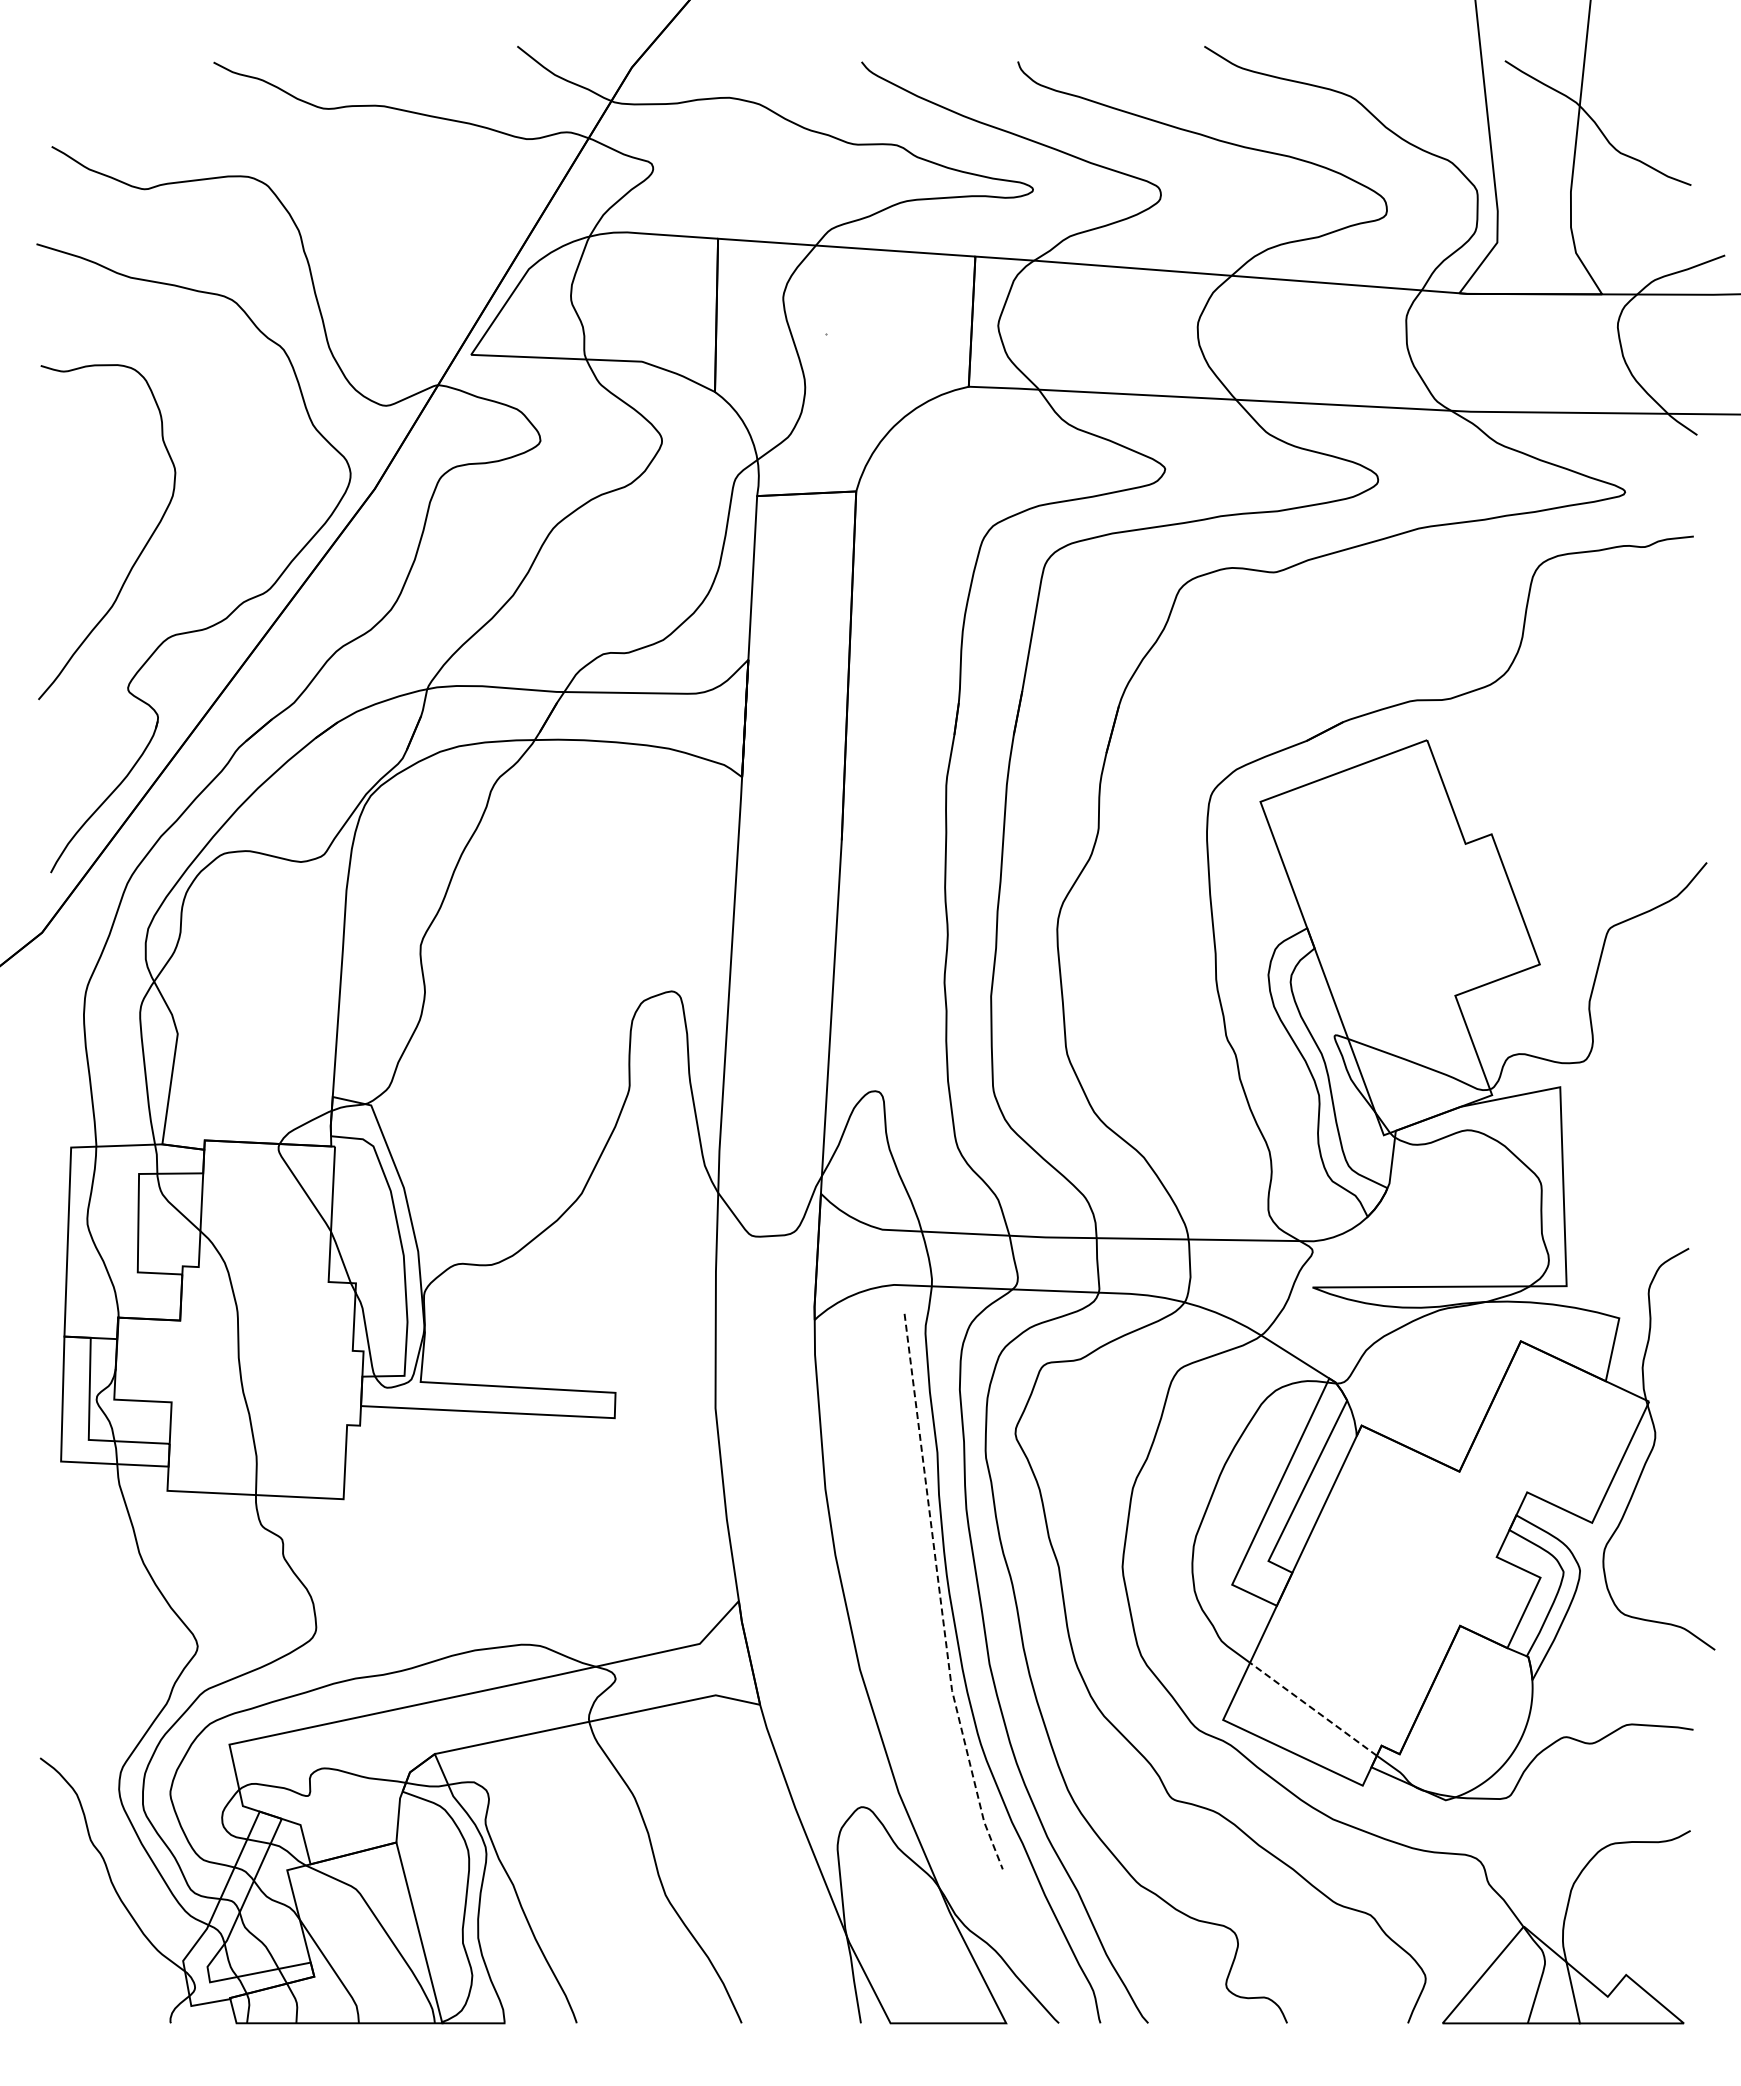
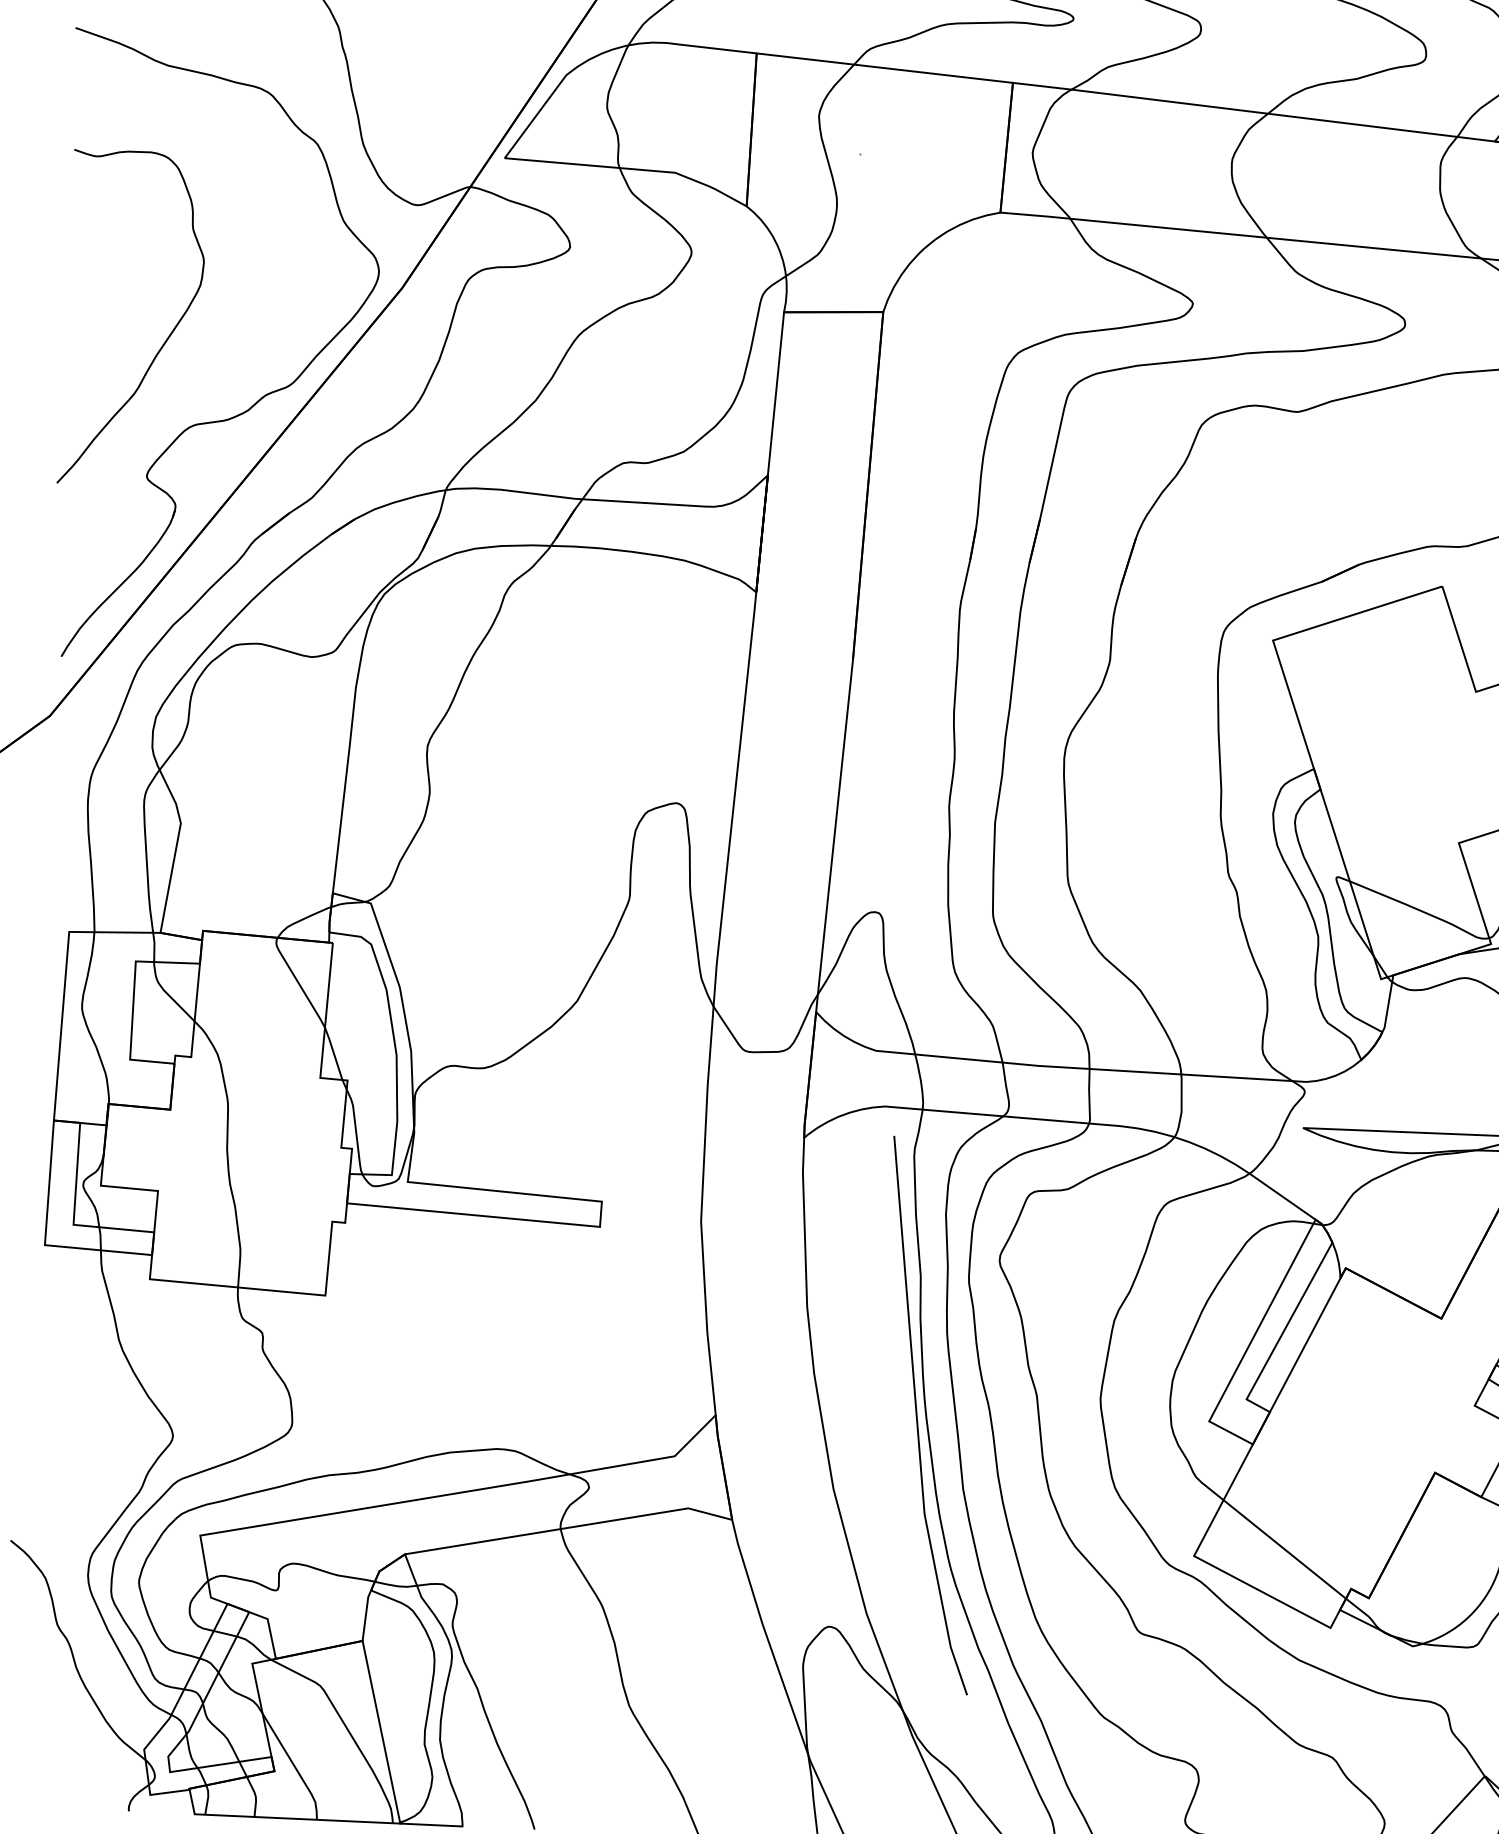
line: (940, 1596) -> (917, 1419), dashed -> solid
line: (1313, 1709) -> (1284, 1549), dashed -> solid

